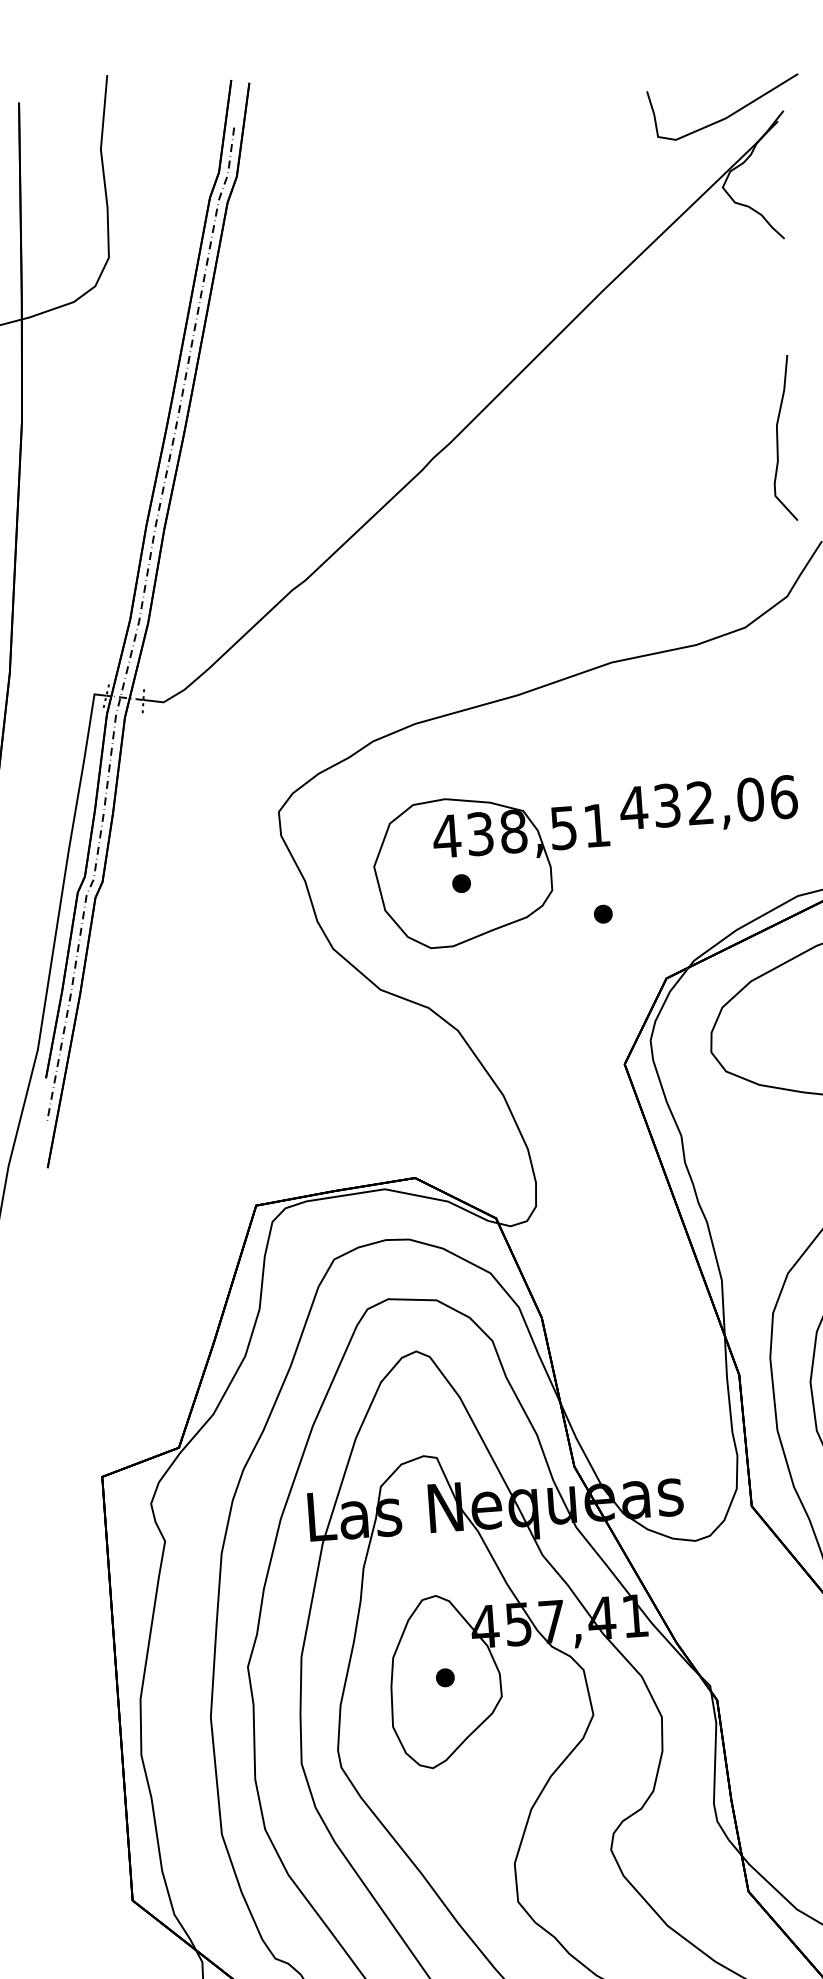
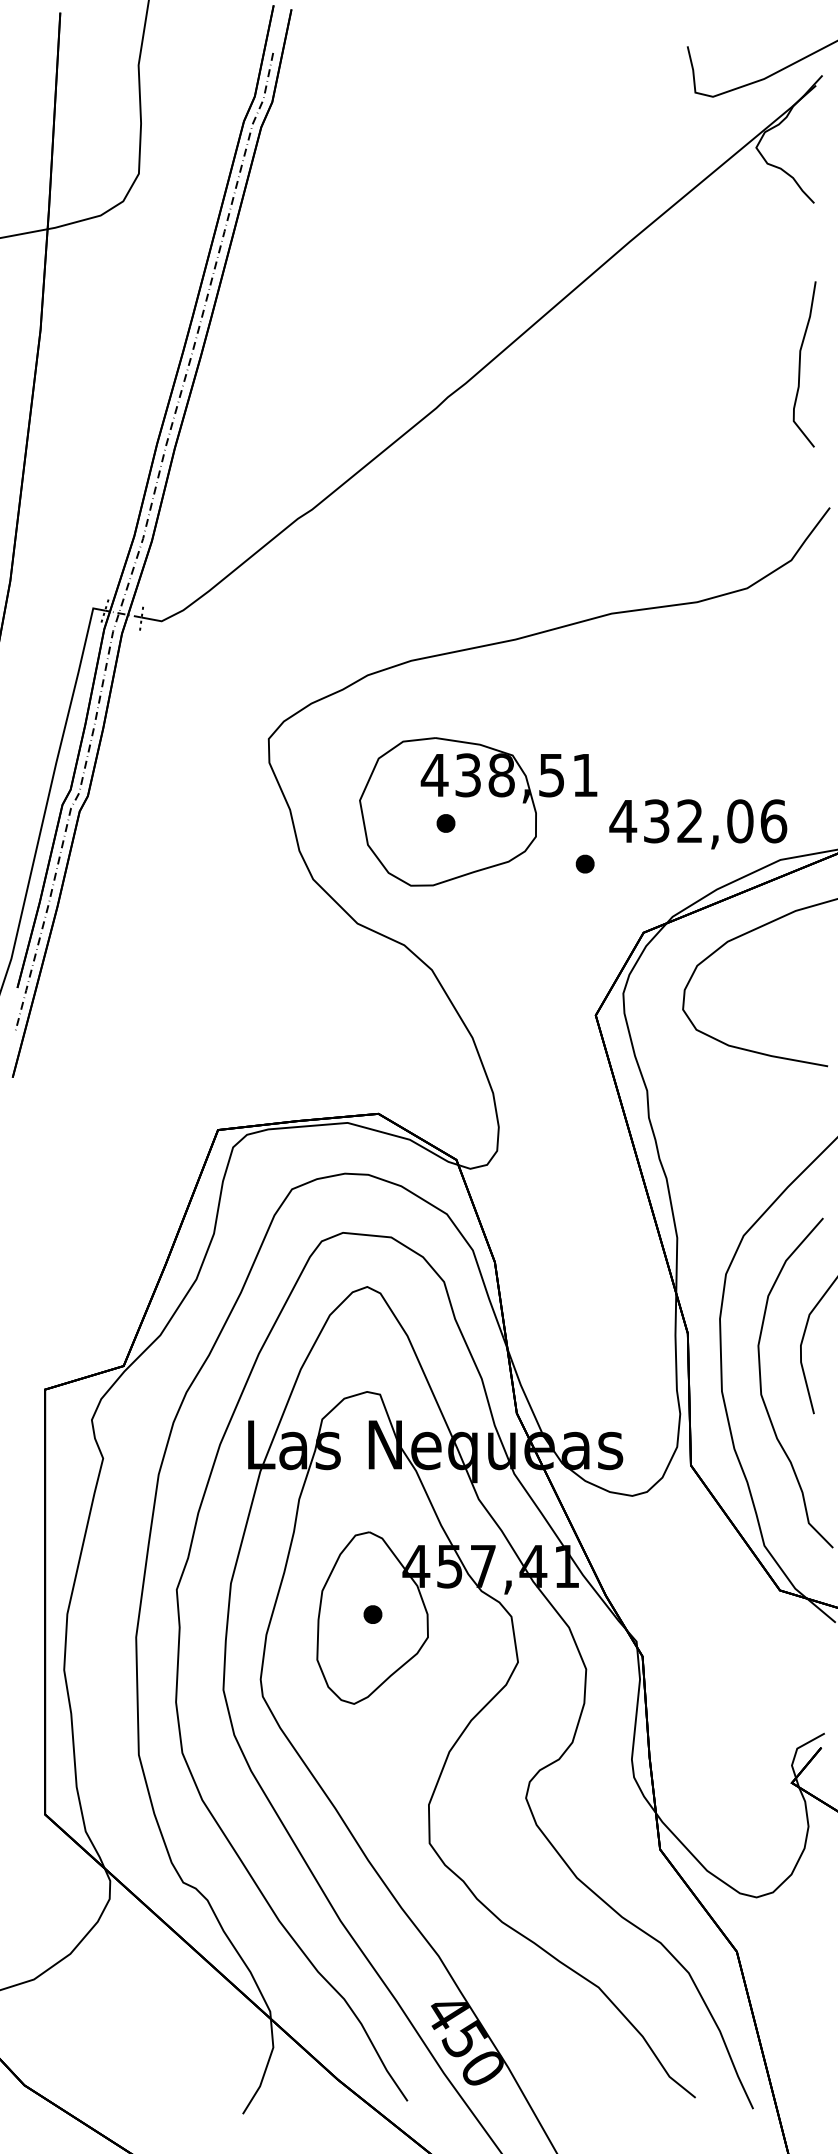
curve: (778, 438) -> (800, 364), moved
text: (709, 805) -> (698, 824), moved

